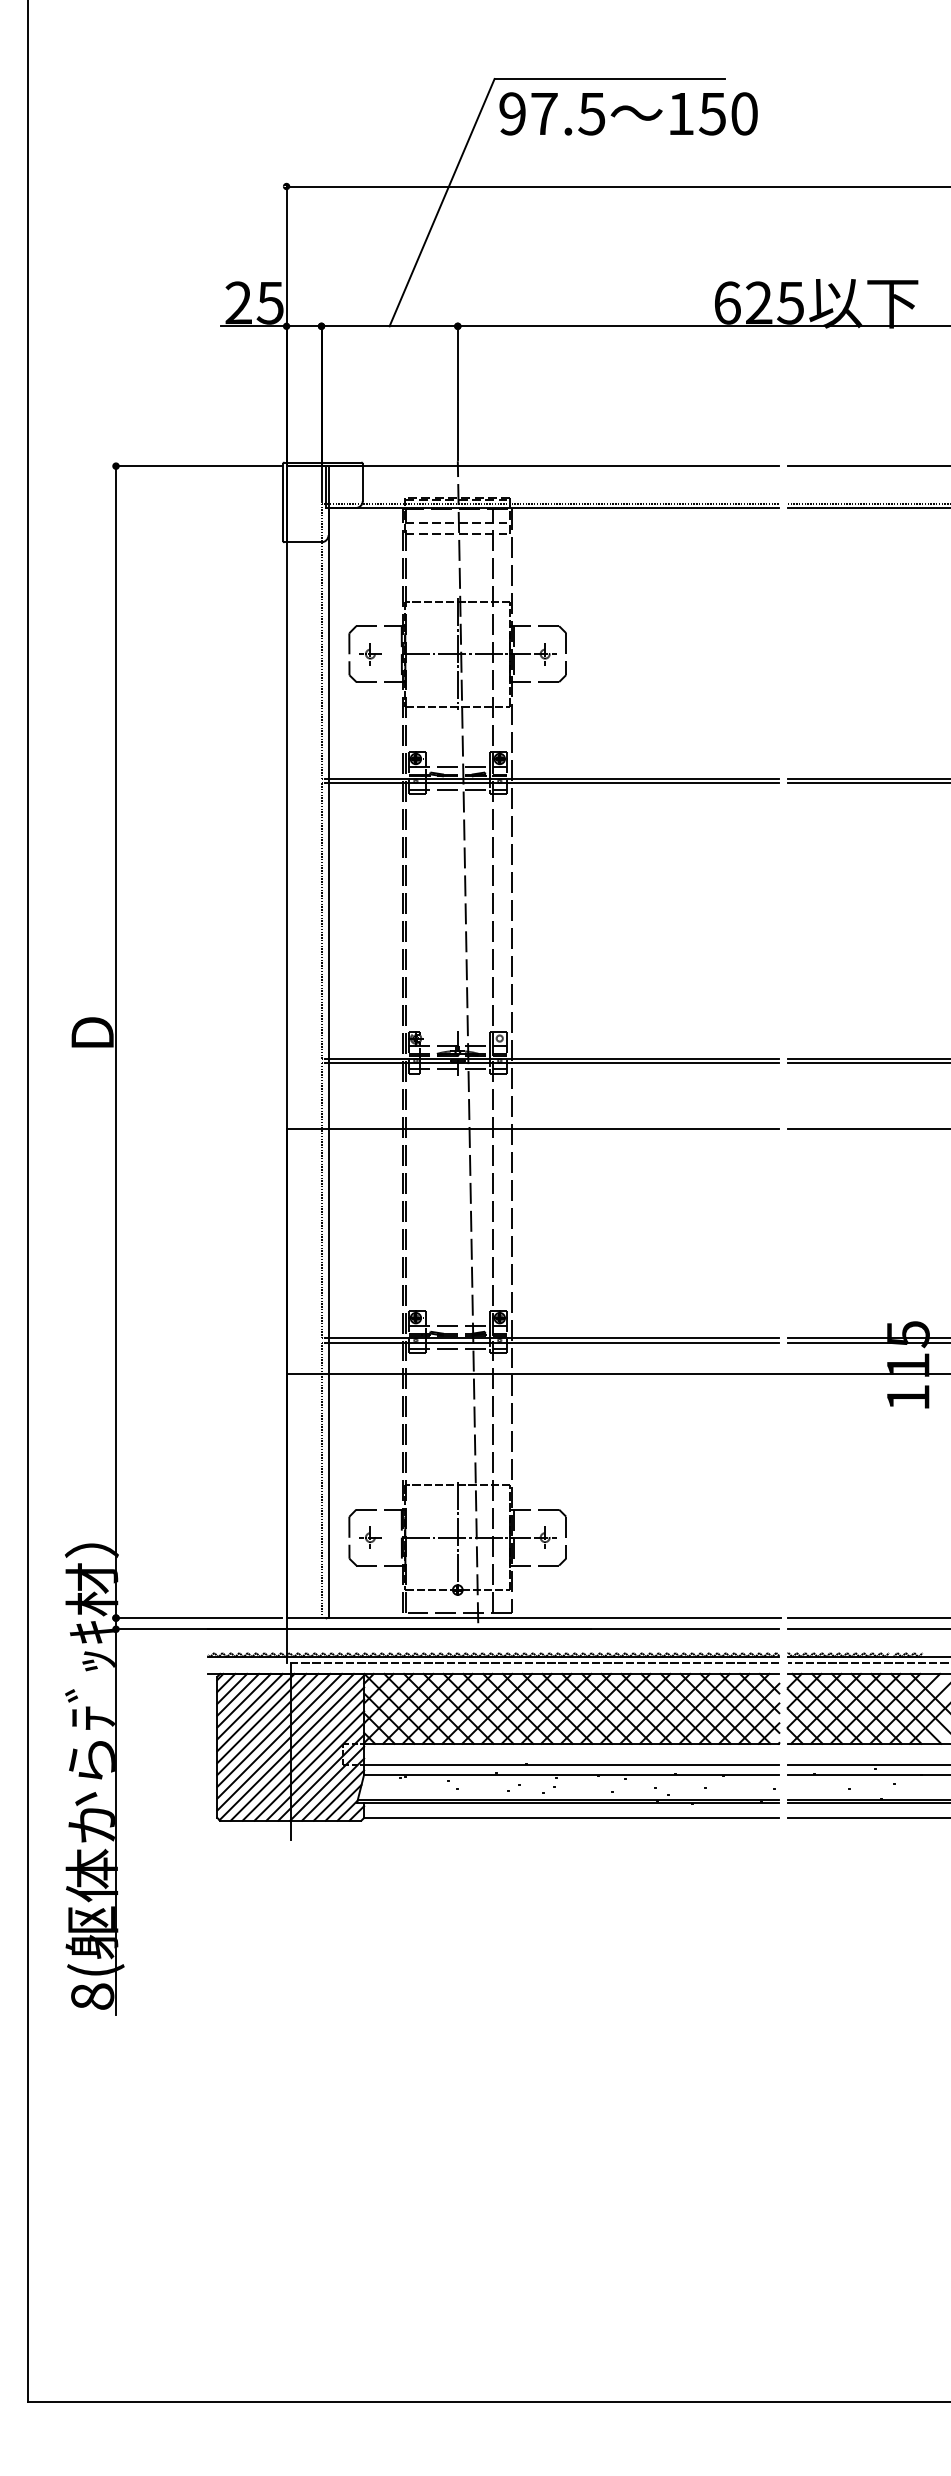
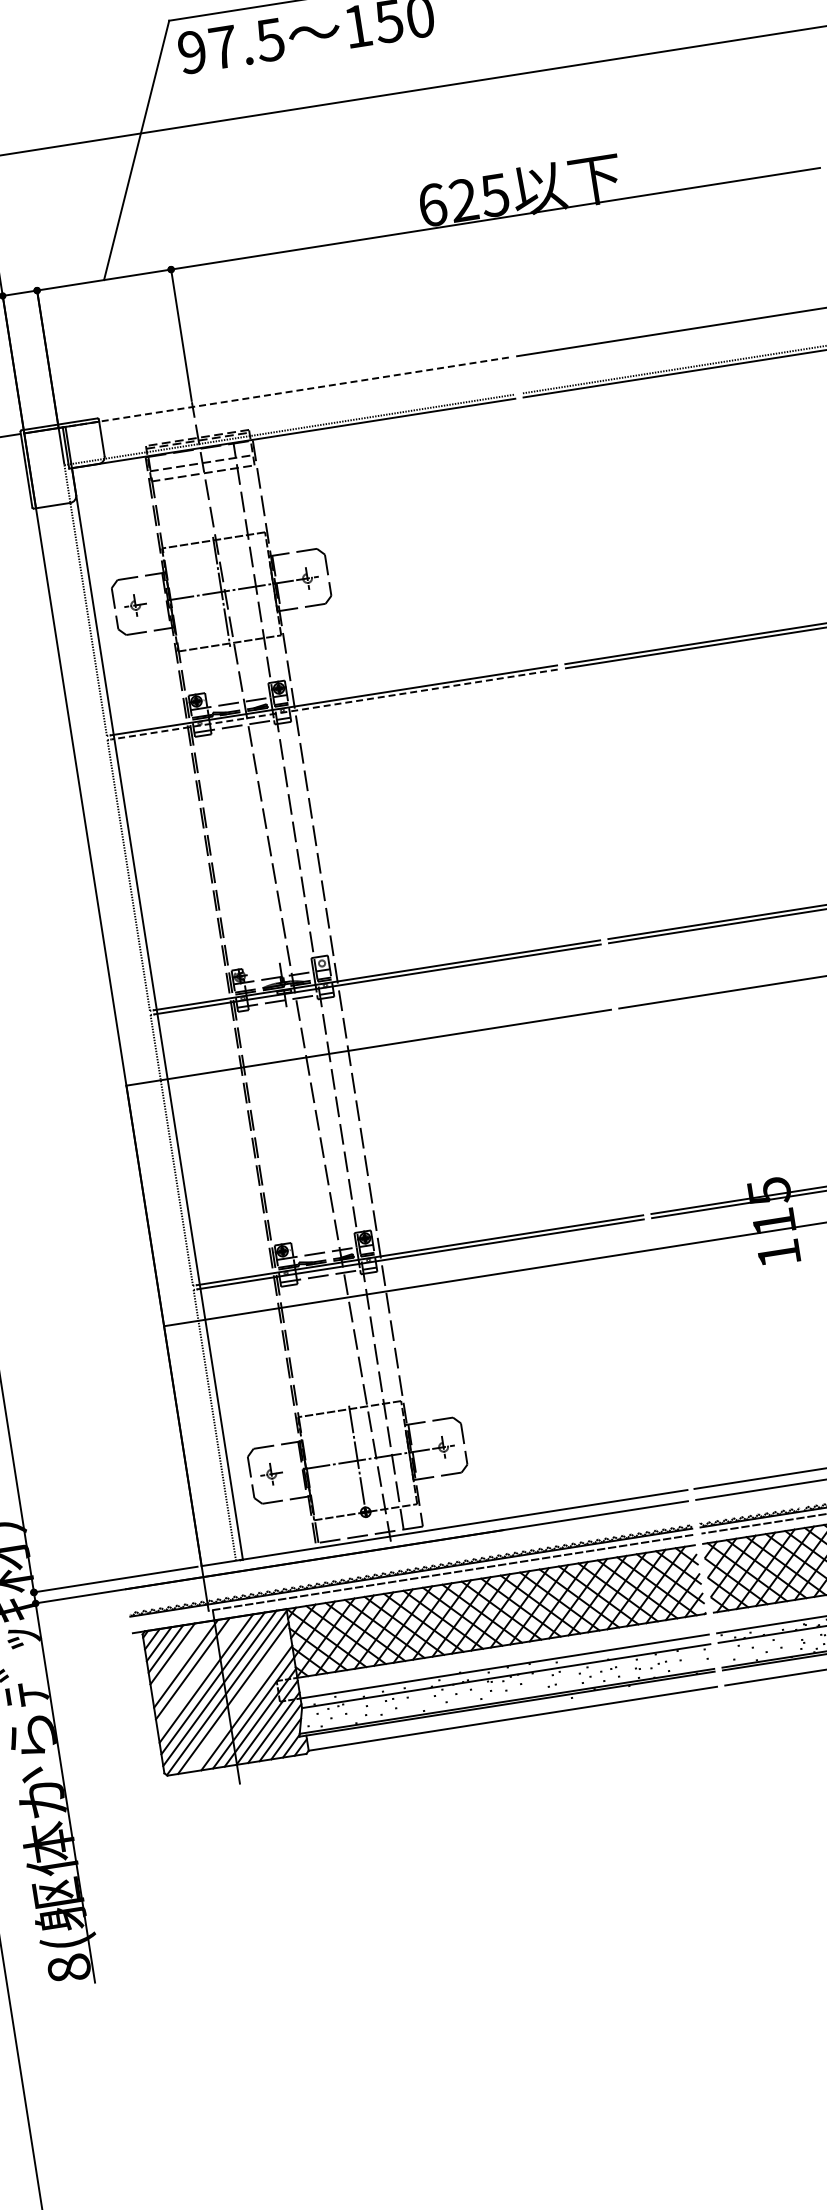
line: (552, 466) -> (285, 392), solid -> dashed
line: (552, 783) -> (334, 704), solid -> dashed
line: (249, 1706) -> (178, 1658), removed
line: (267, 1724) -> (199, 1673), removed
line: (303, 1759) -> (240, 1702), removed

